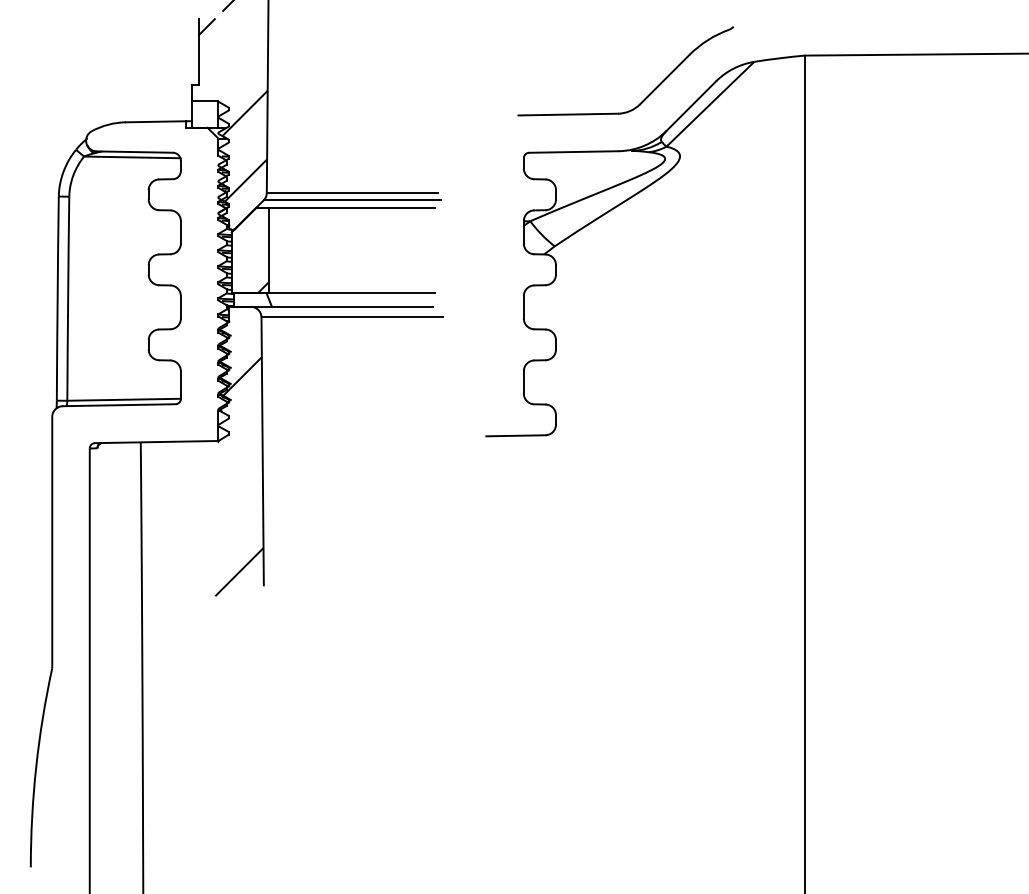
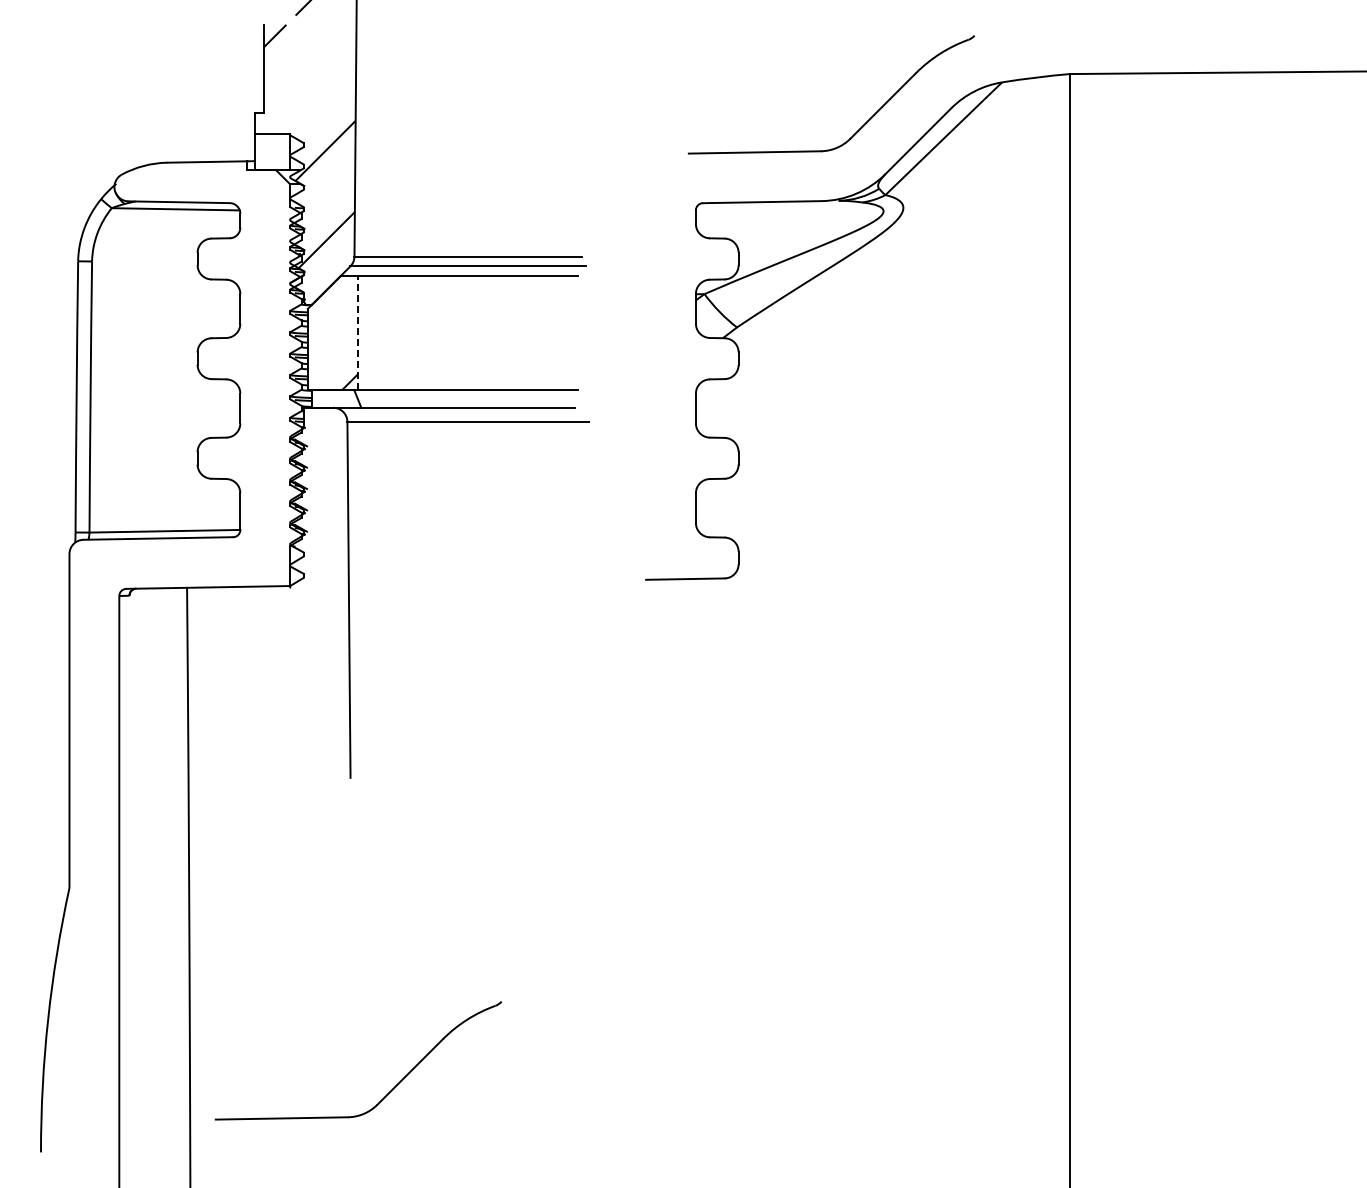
line: (269, 250) -> (357, 333), solid -> dashed
hatch: (239, 476) -> (318, 633), removed
part: (293, 821) -> (389, 1091), added

